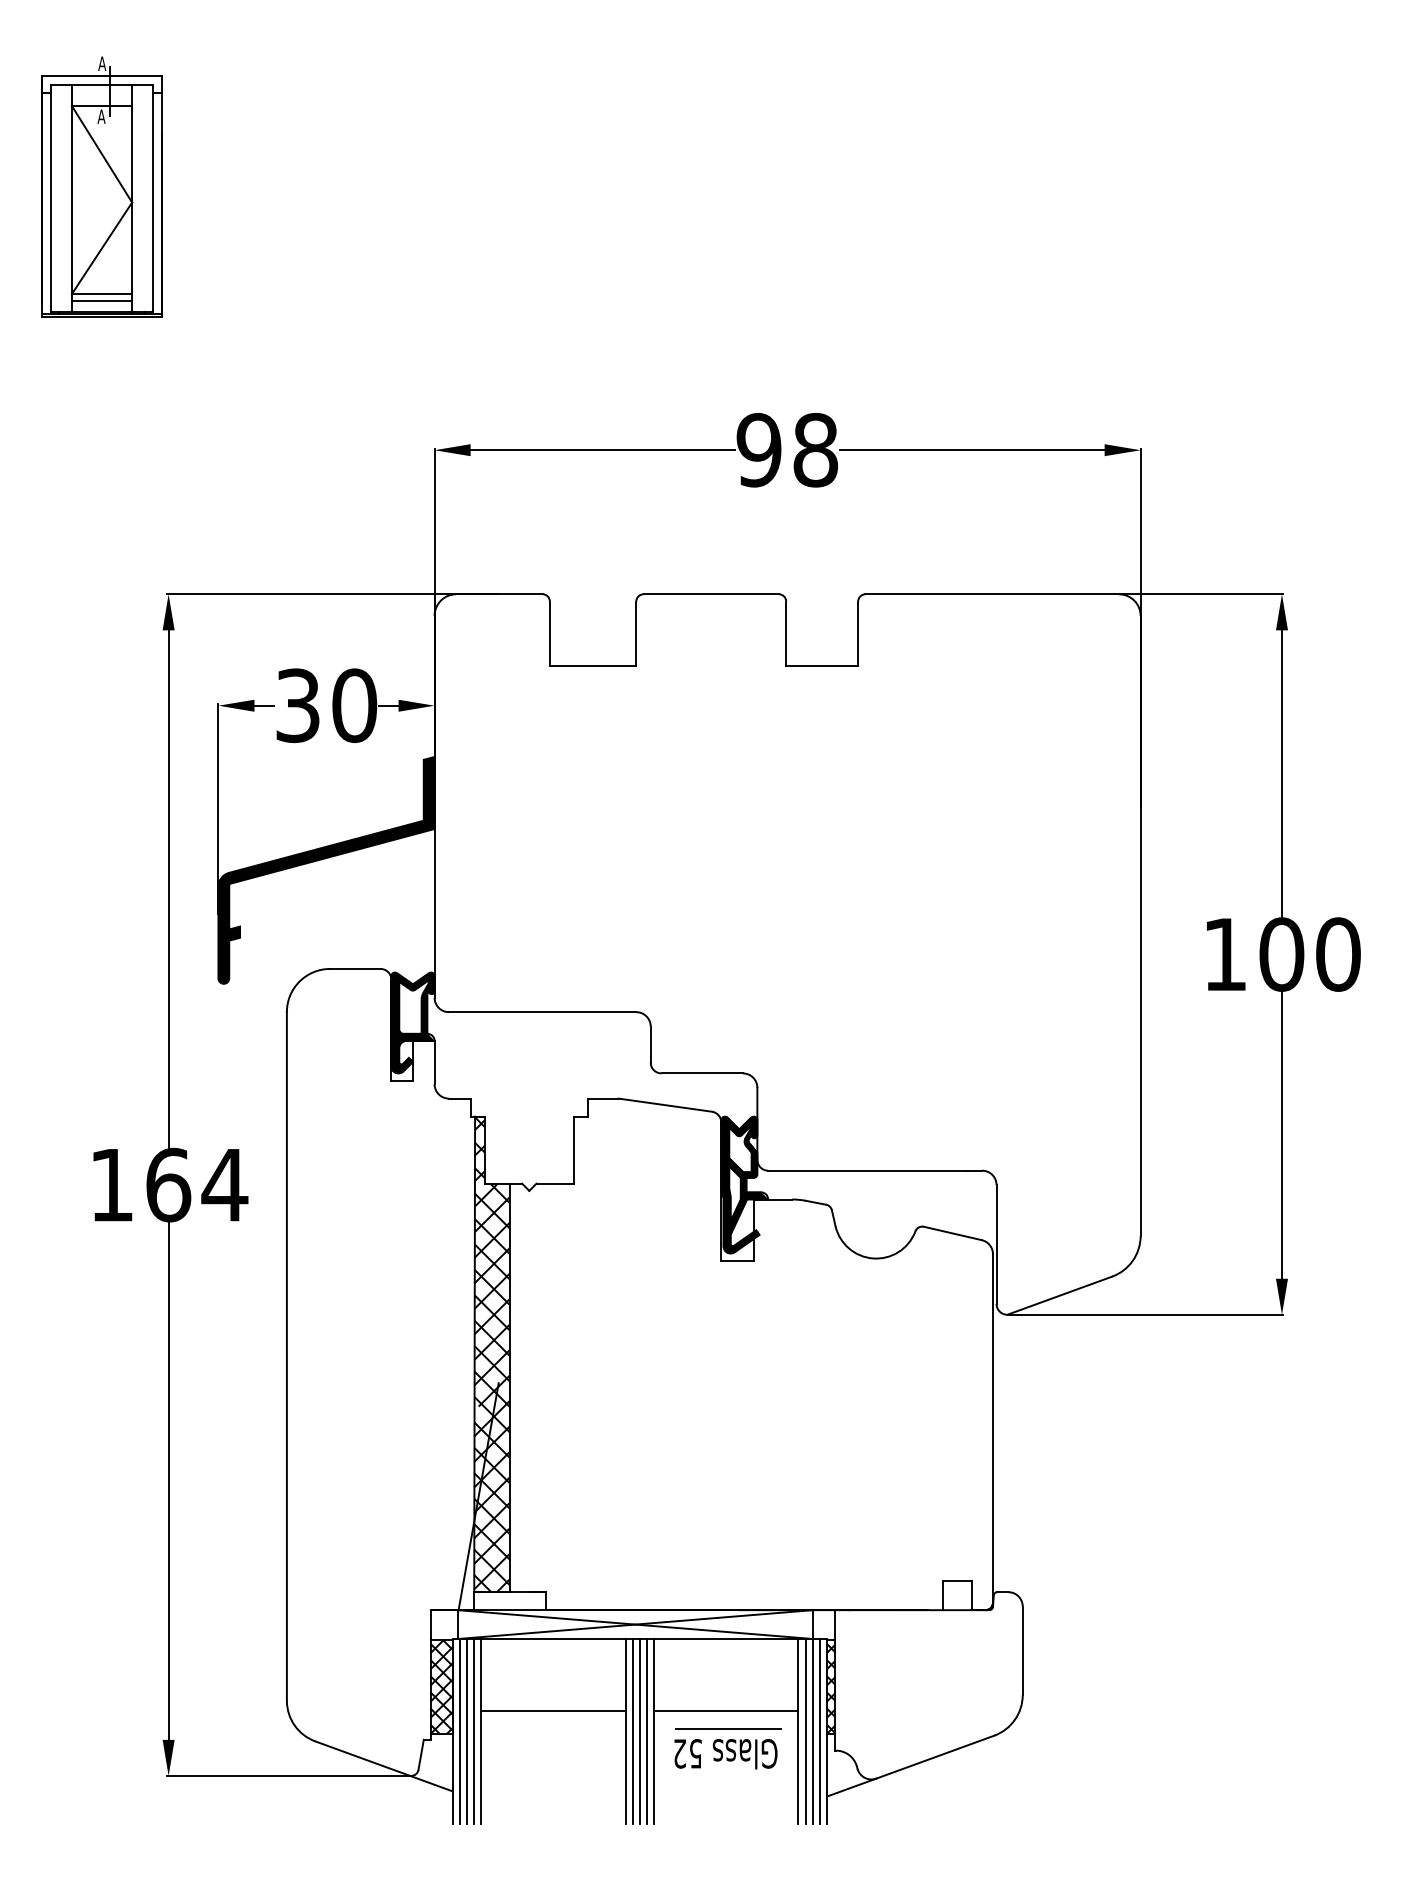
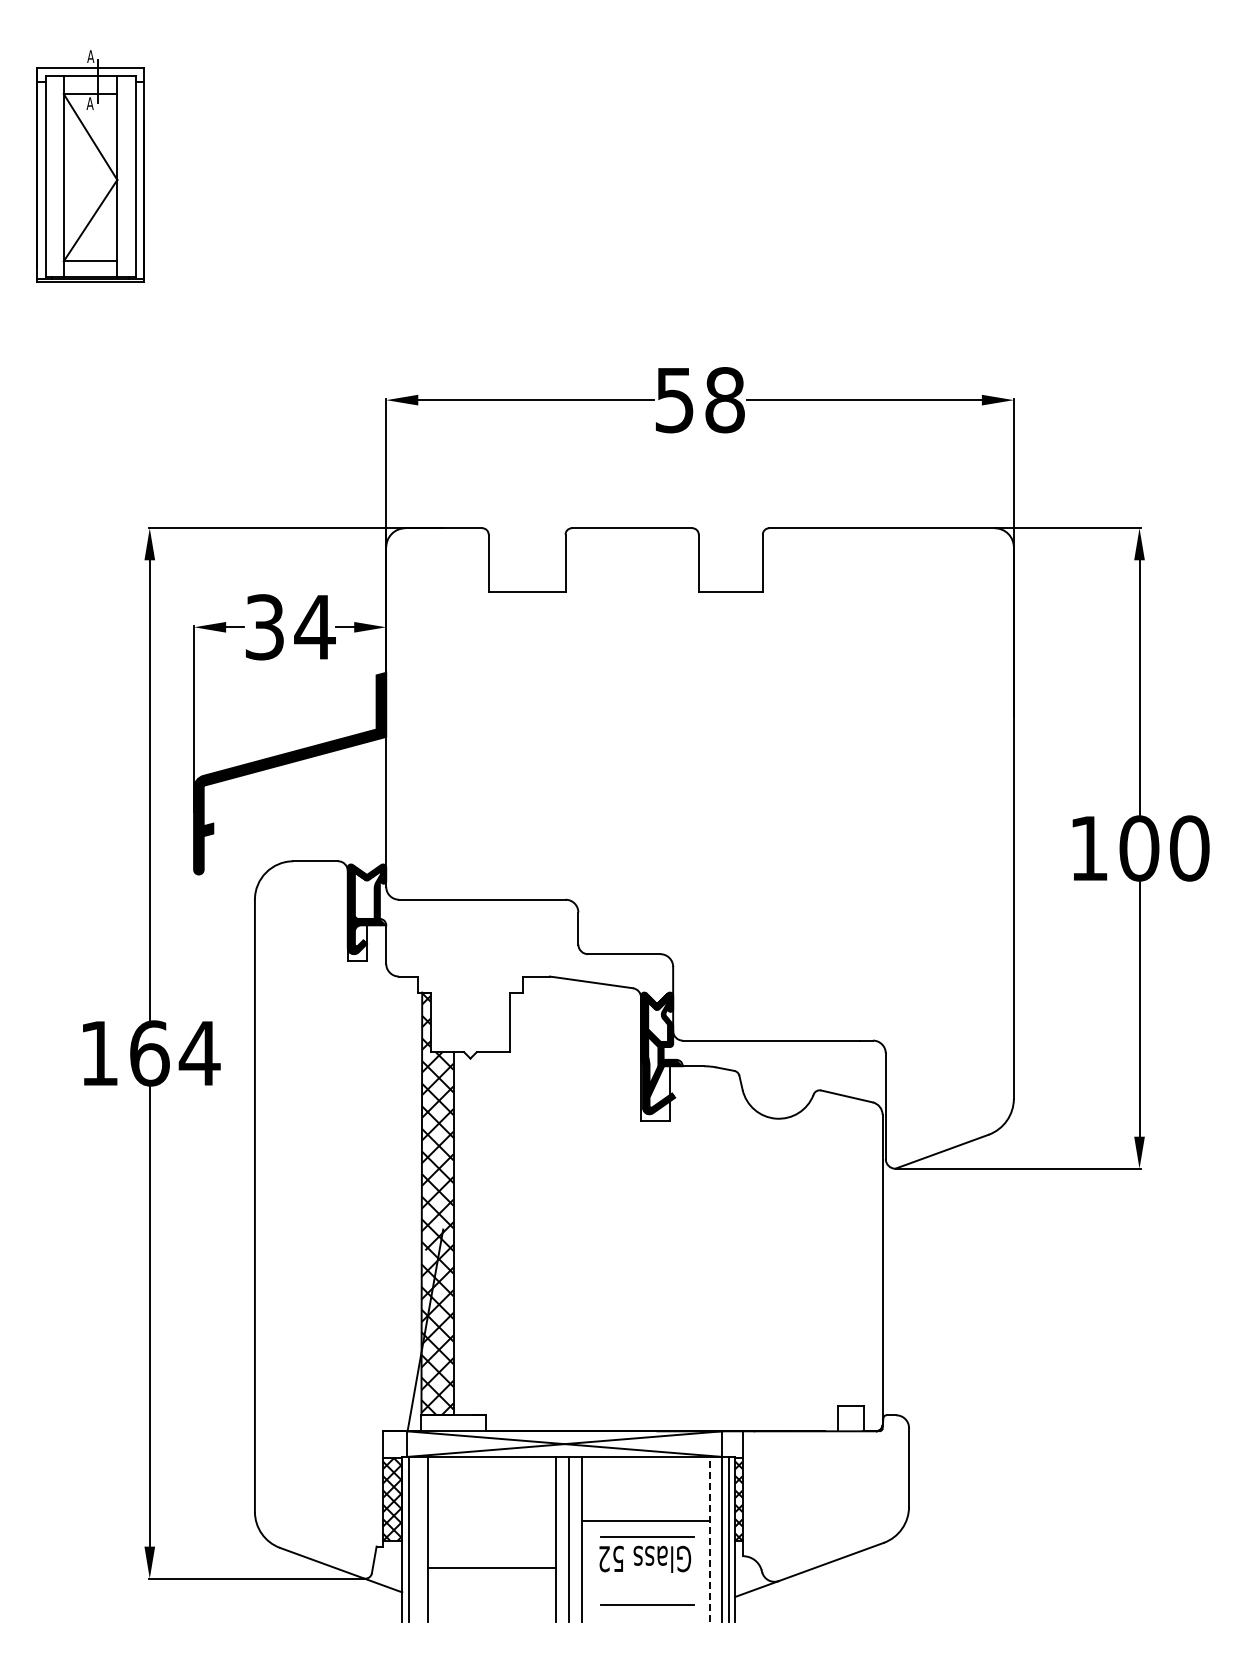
line: (101, 300) -> (90, 267), removed
text: (758, 450) -> (674, 400), 98 -> 58
text: (353, 705) -> (314, 627), 30 -> 34
line: (553, 1710) -> (491, 1567), moved
line: (467, 1730) -> (415, 1538), removed
line: (474, 1730) -> (421, 1538), removed
line: (632, 1730) -> (562, 1538), removed
line: (647, 1730) -> (575, 1538), removed
line: (798, 1730) -> (709, 1538), solid -> dashed
line: (806, 1730) -> (716, 1538), removed
line: (728, 1804) -> (647, 1604), added

